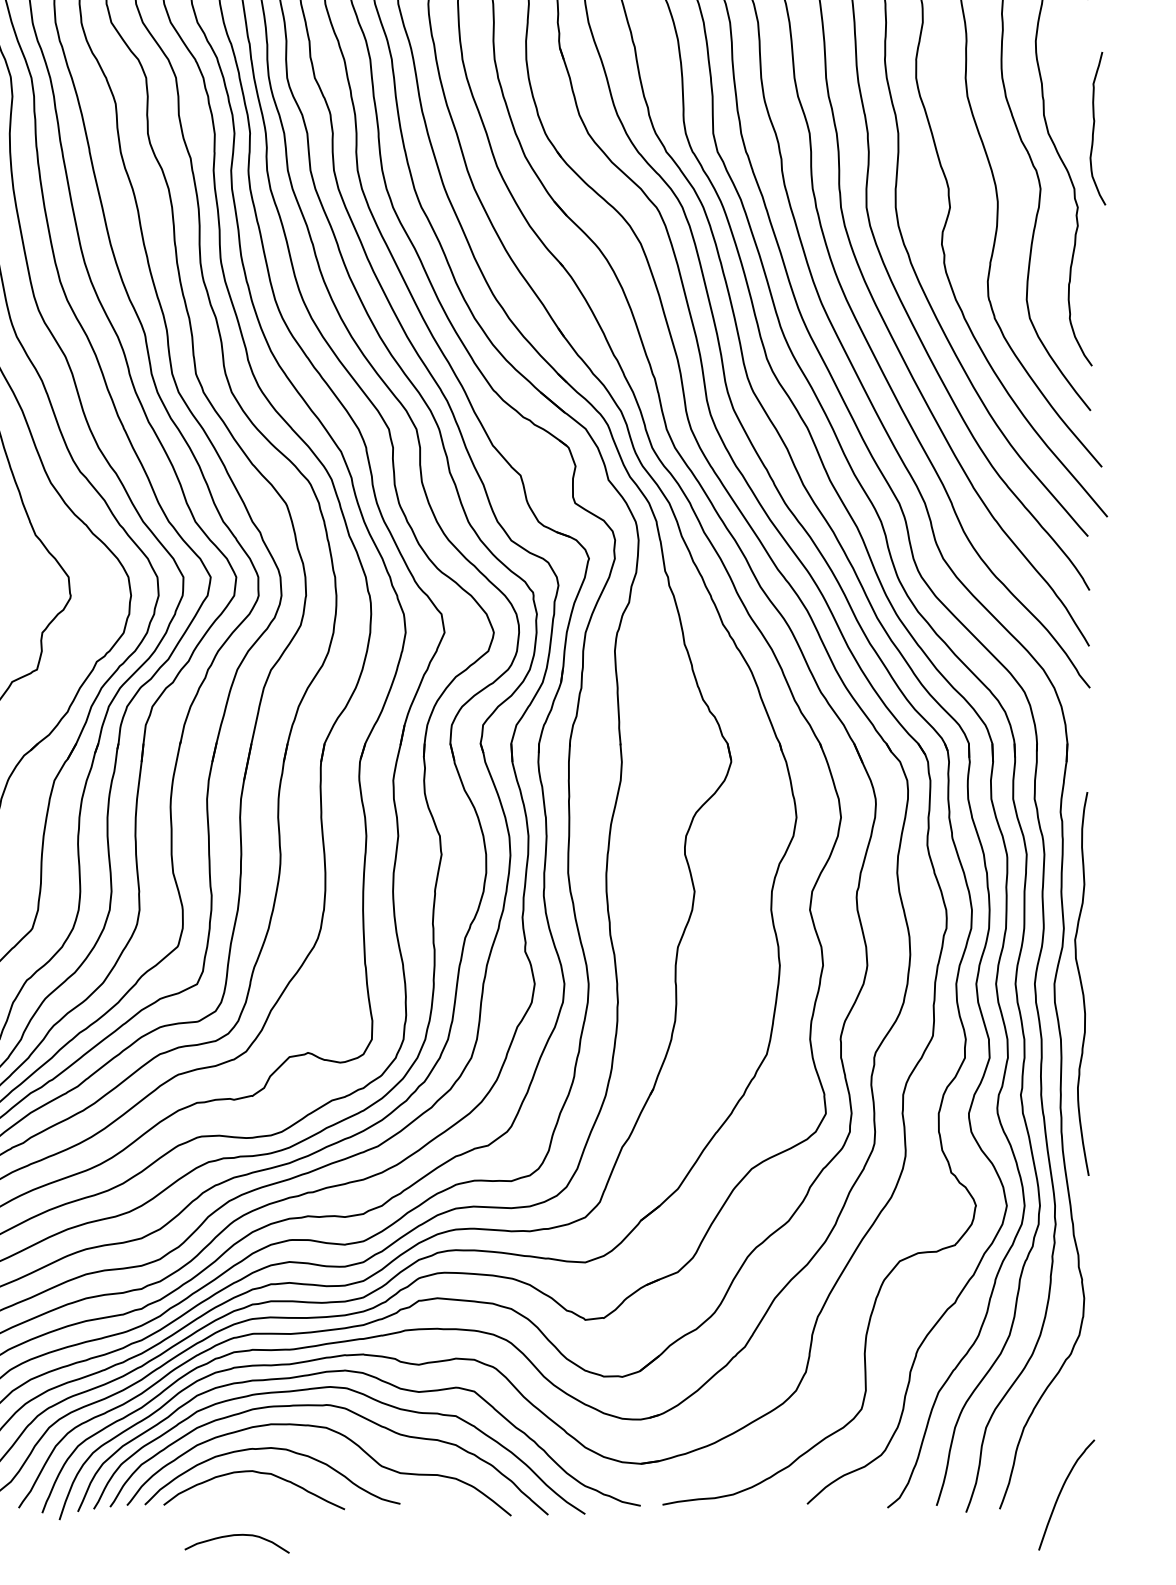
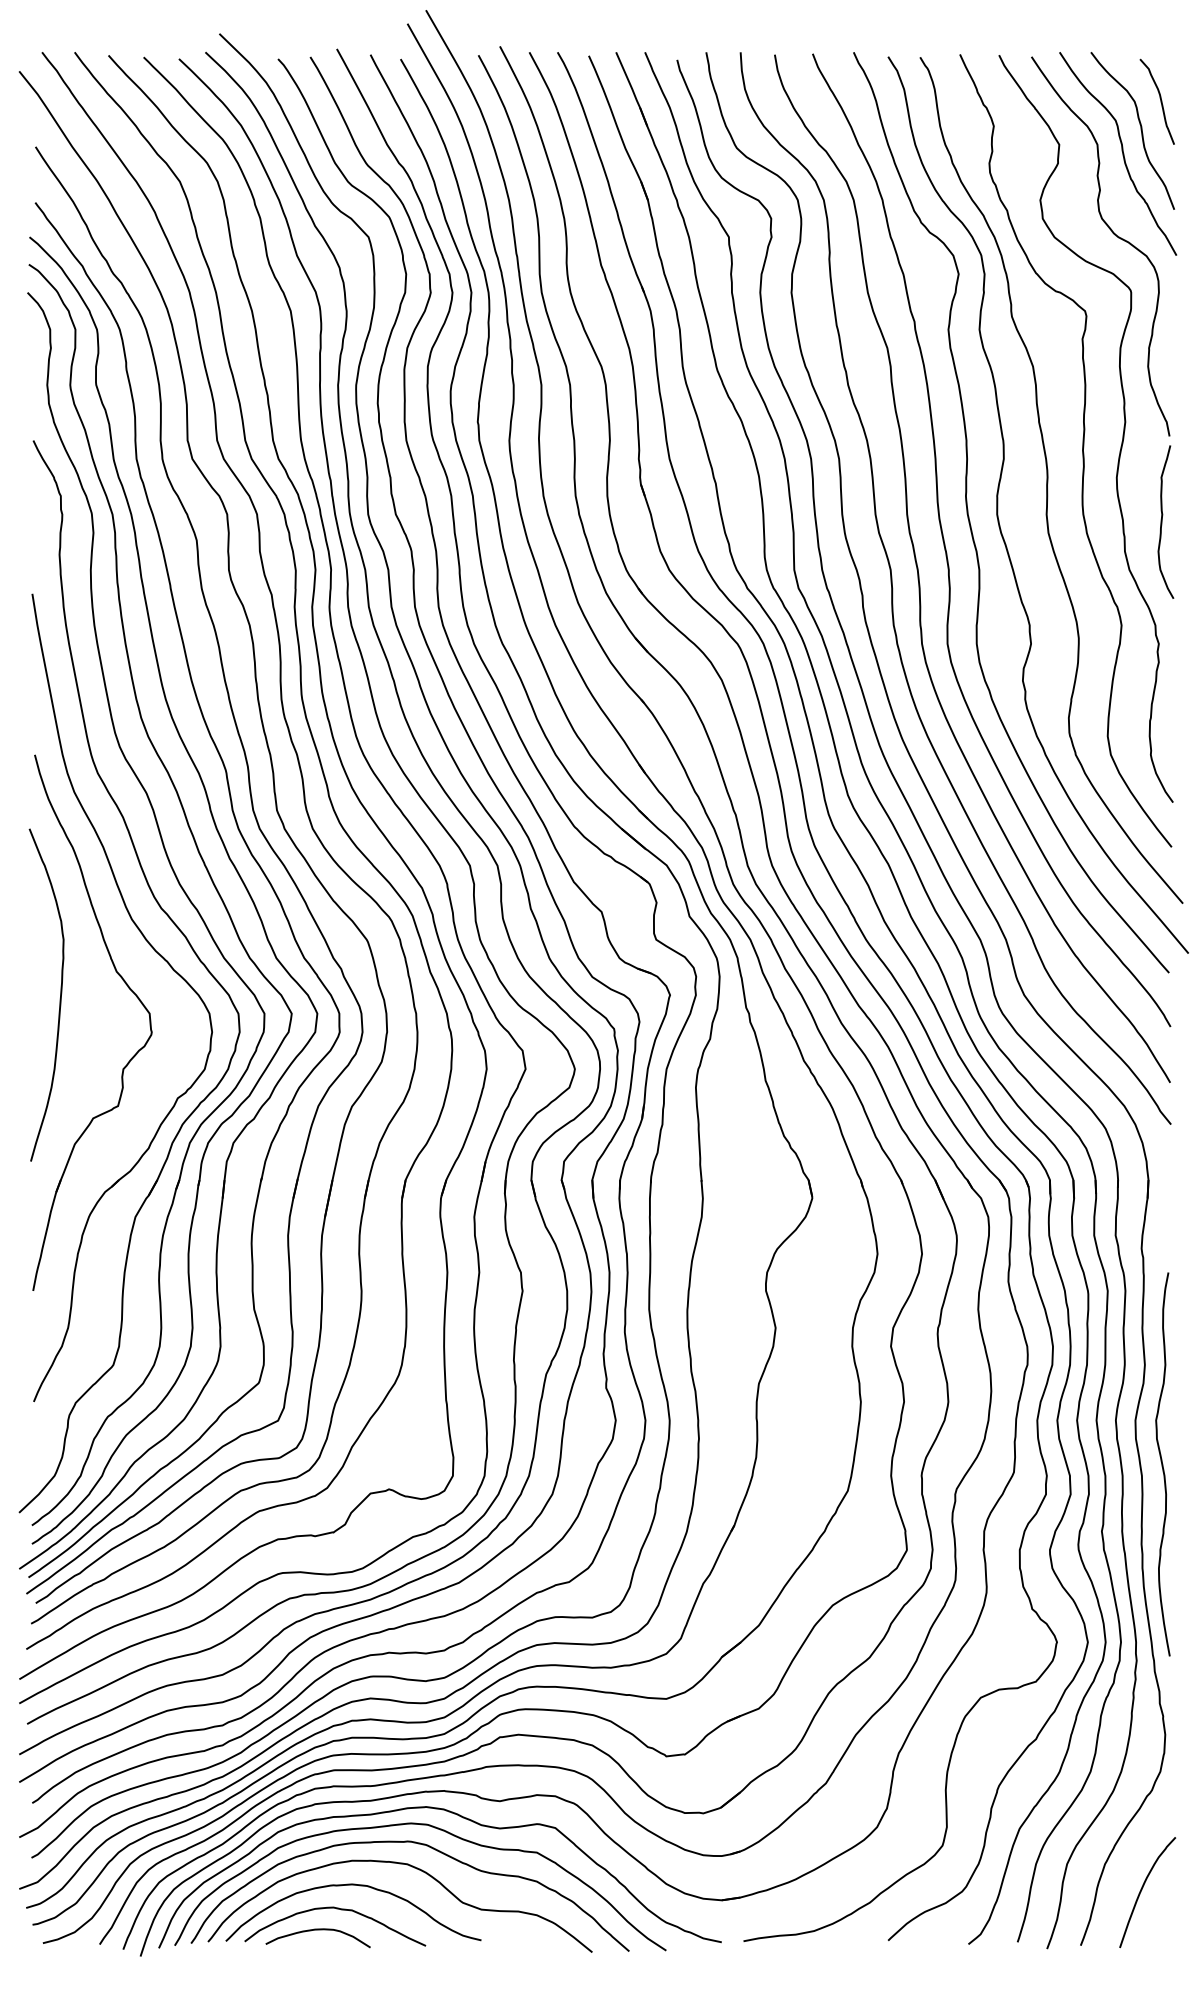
curve: (1094, 128) -> (1162, 521), moved
curve: (1081, 984) -> (1162, 1464), moved
curve: (1061, 1493) -> (1142, 1890), moved
curve: (236, 1536) -> (317, 1930), moved

